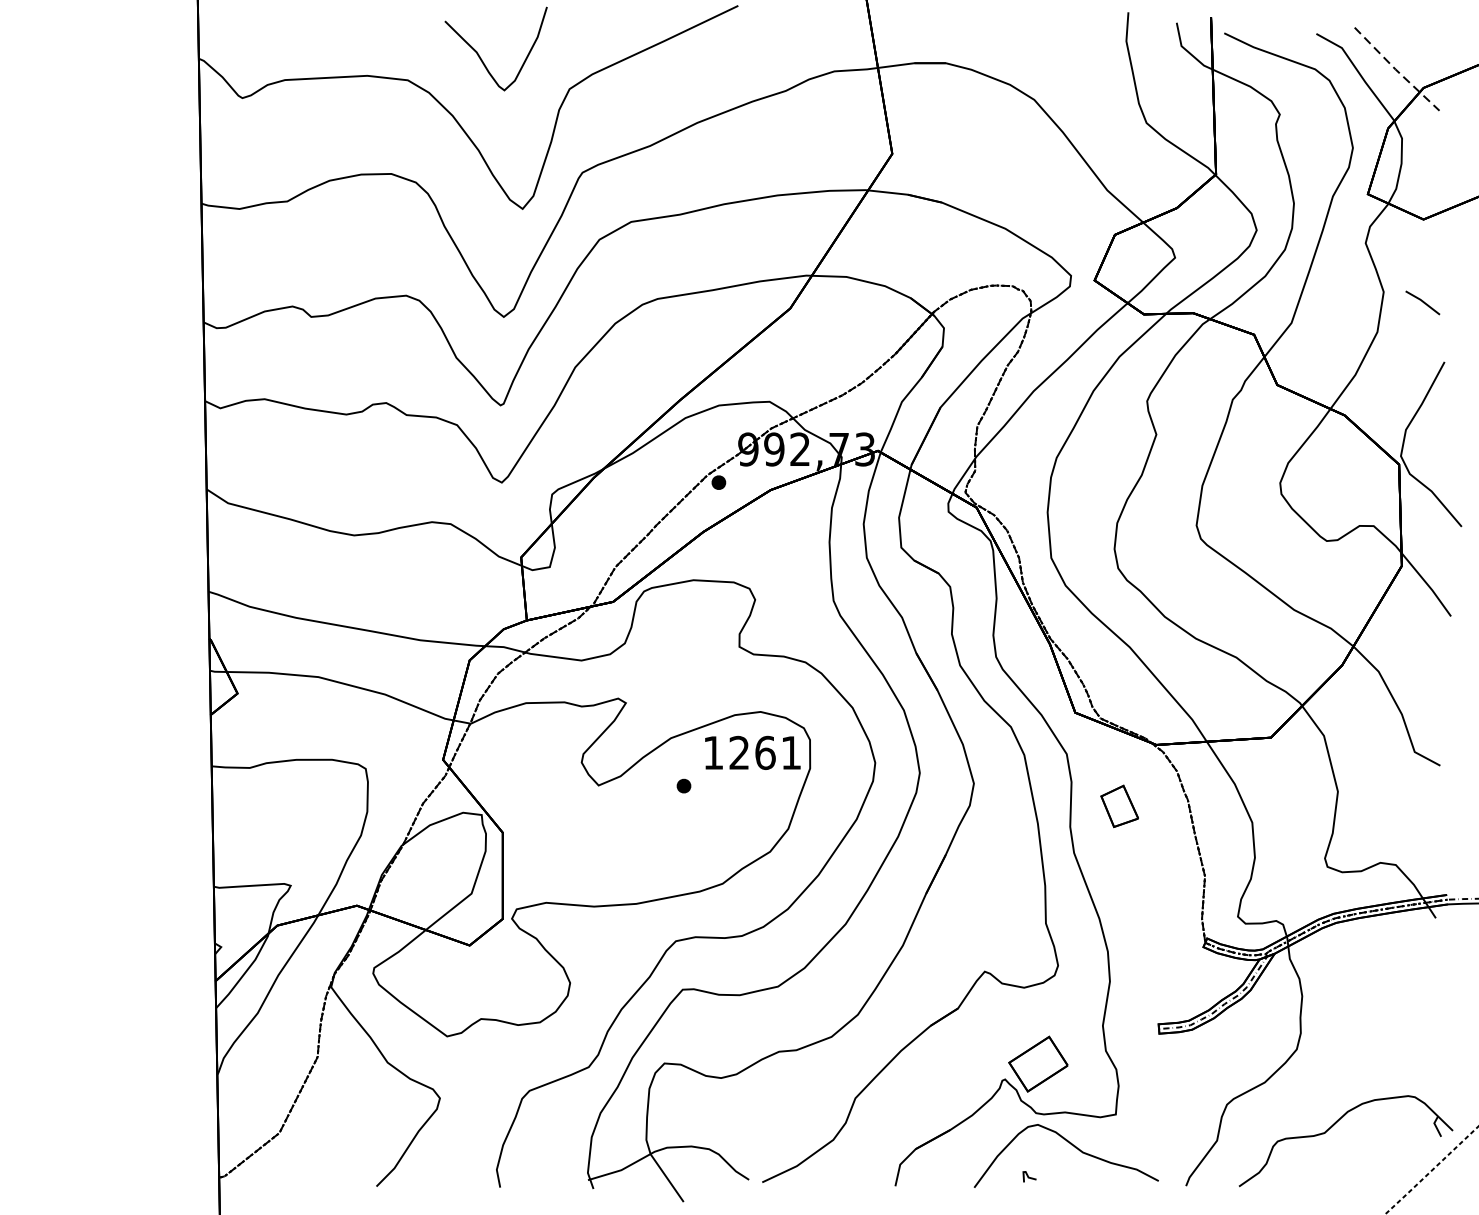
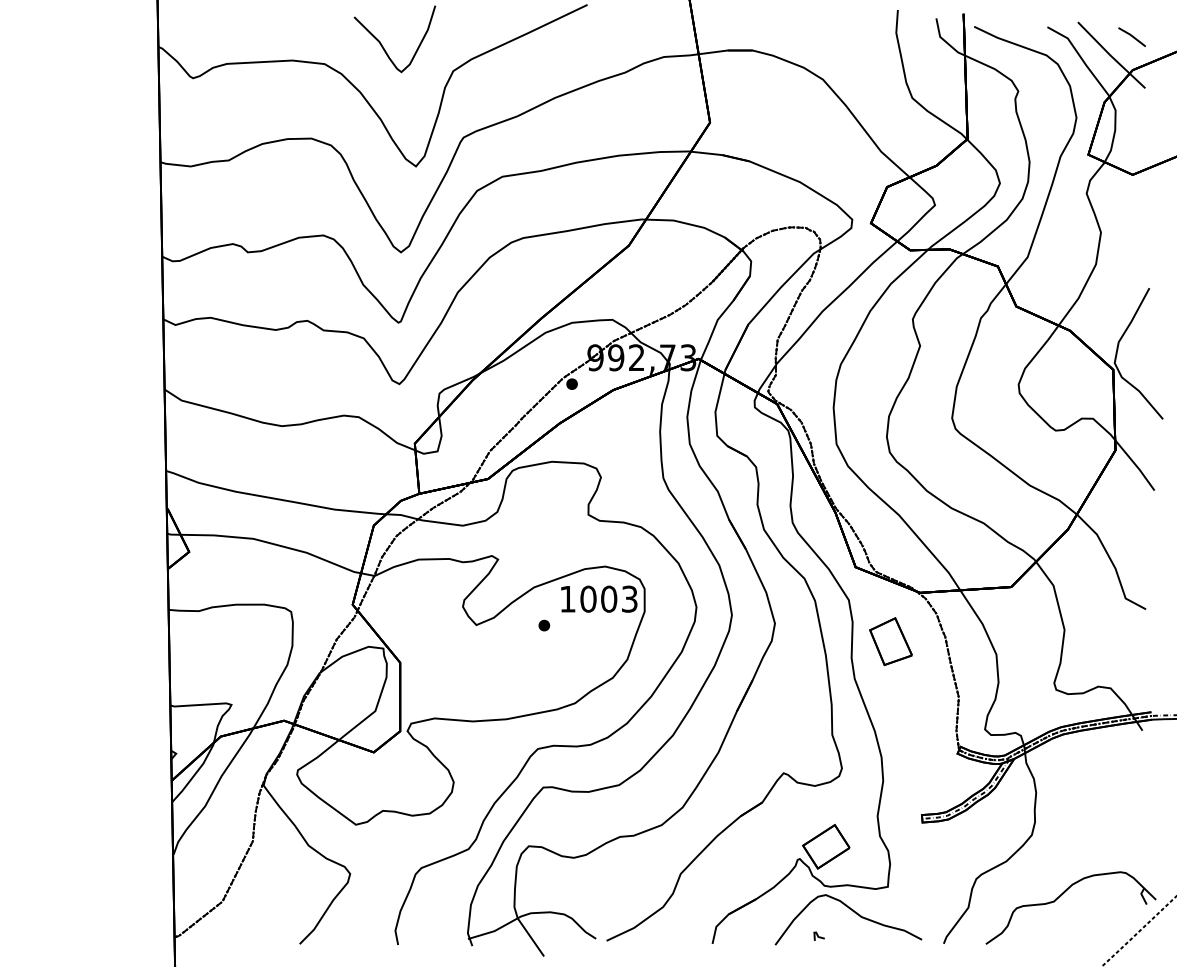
line: (1395, 69) -> (1110, 55), dashed -> solid
line: (1422, 302) -> (1131, 36), moved
text: (764, 752) -> (608, 598), 1261 -> 1003
part: (1119, 806) -> (890, 641), size x1.43

